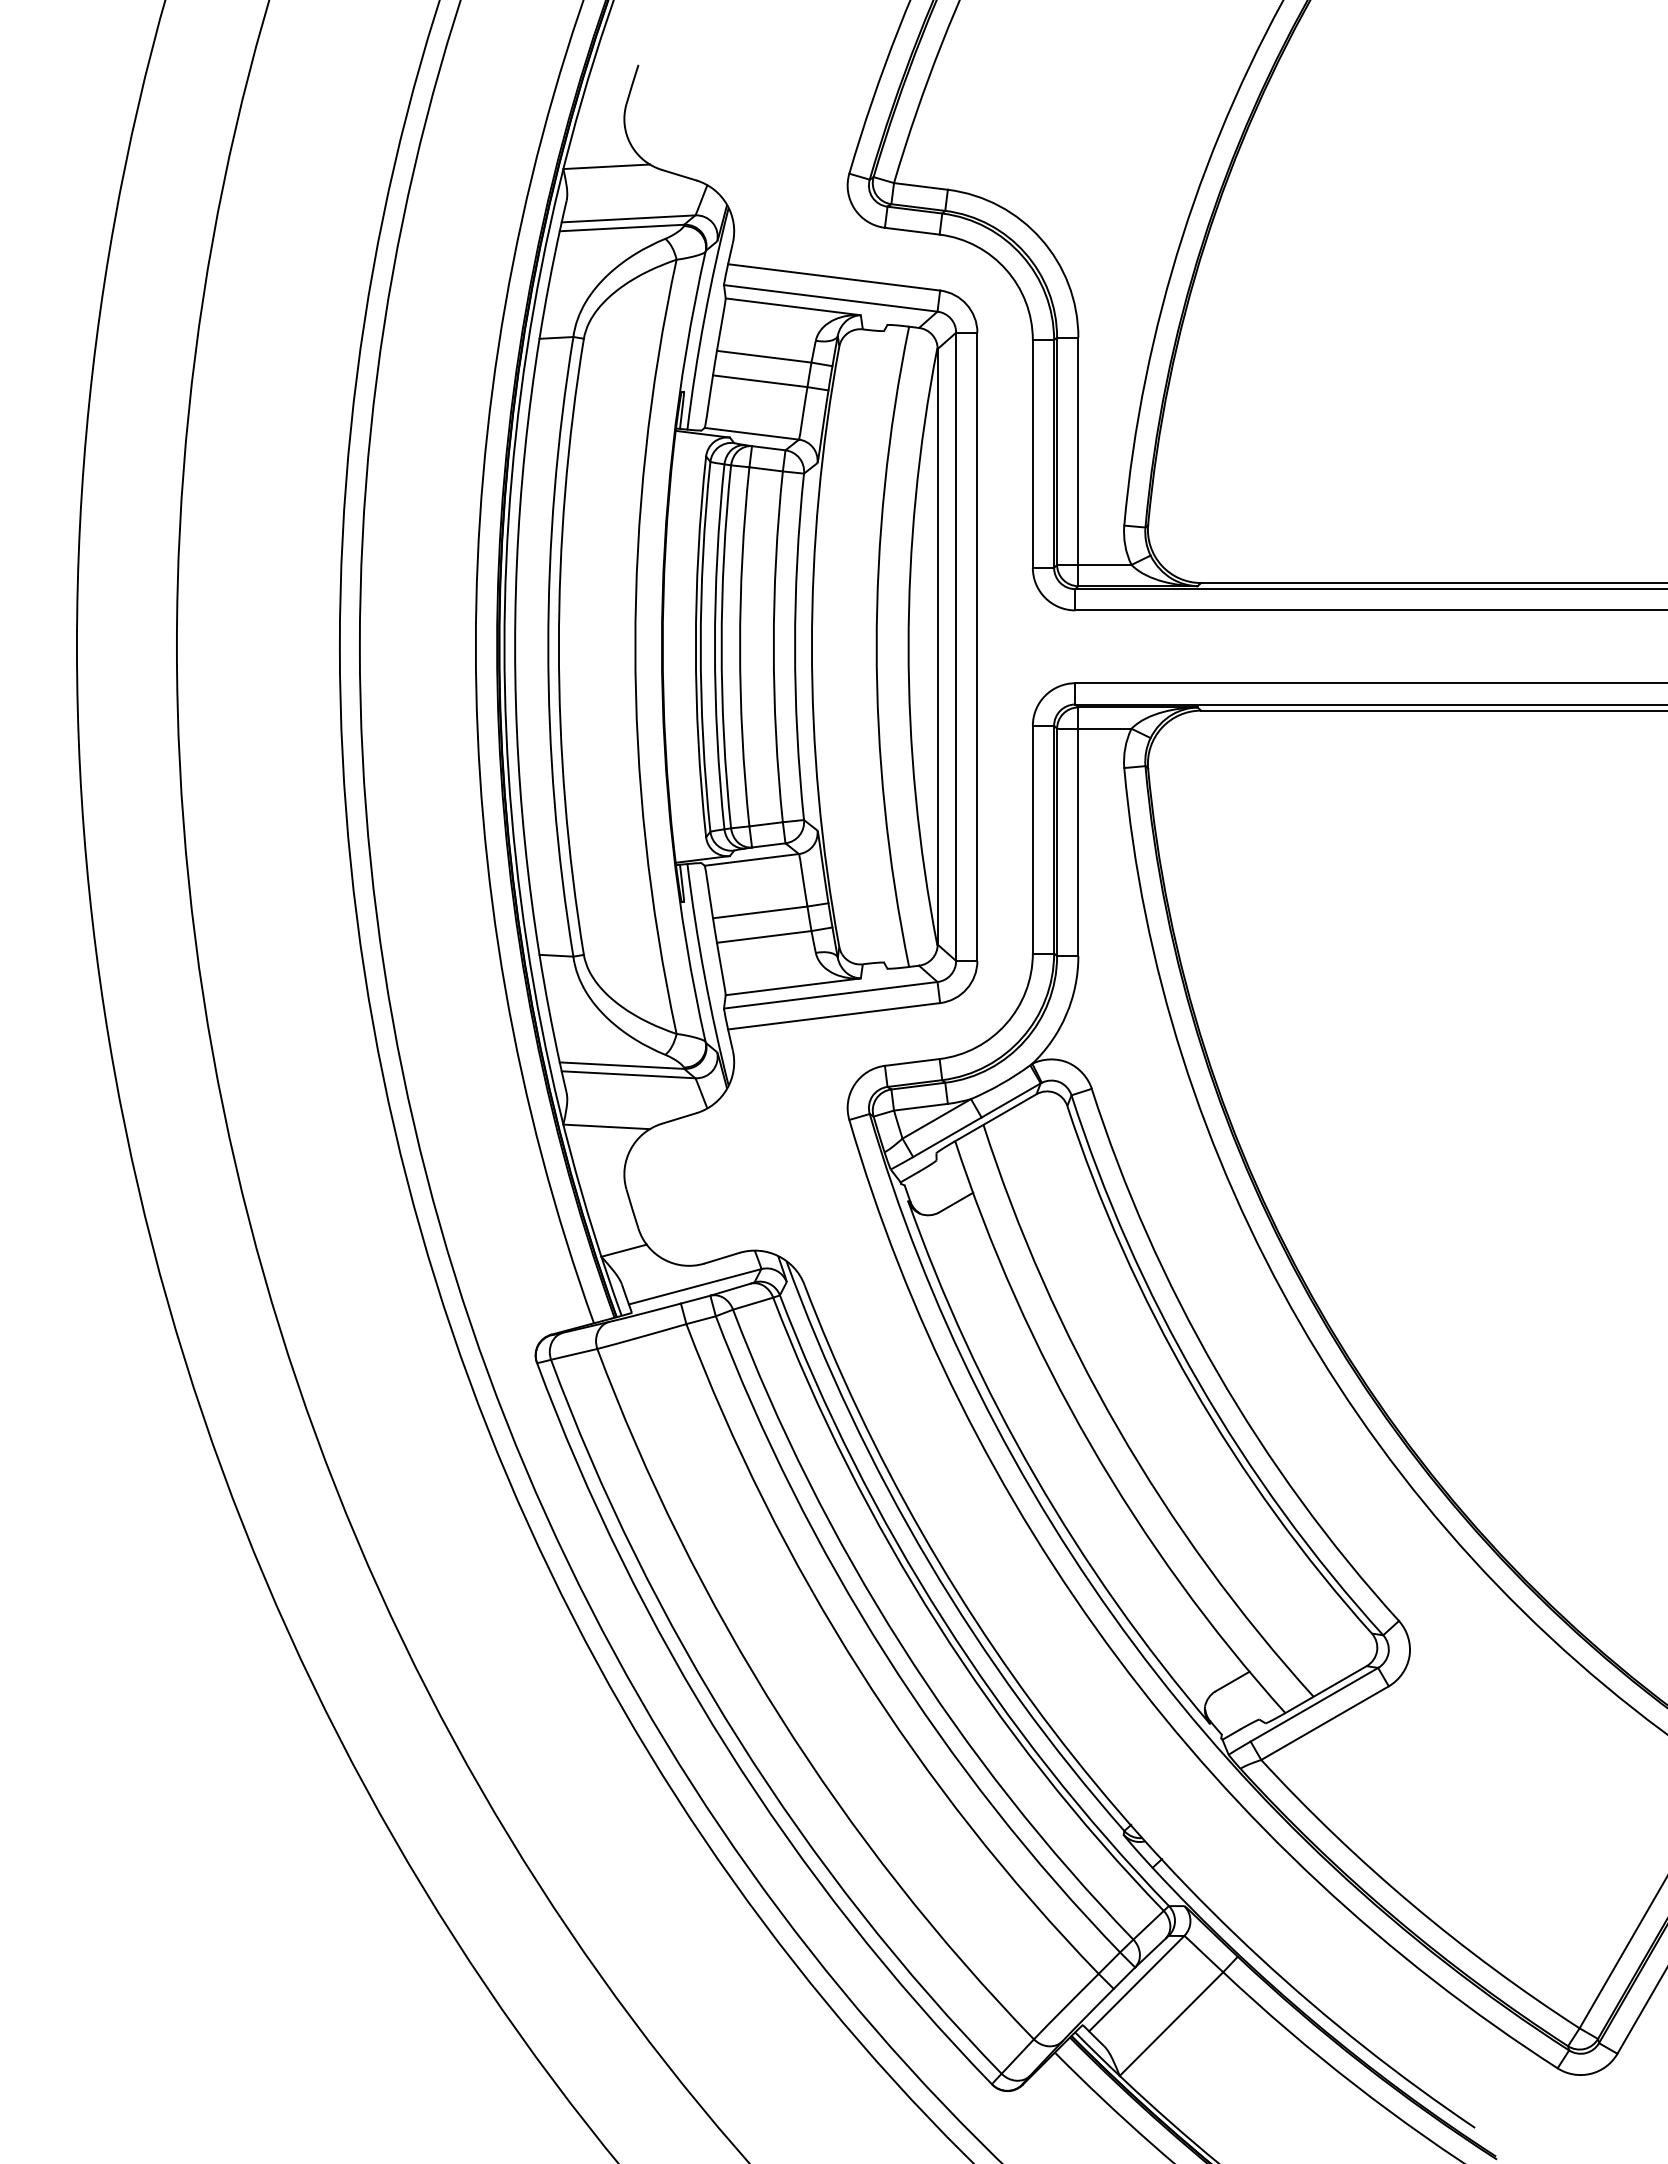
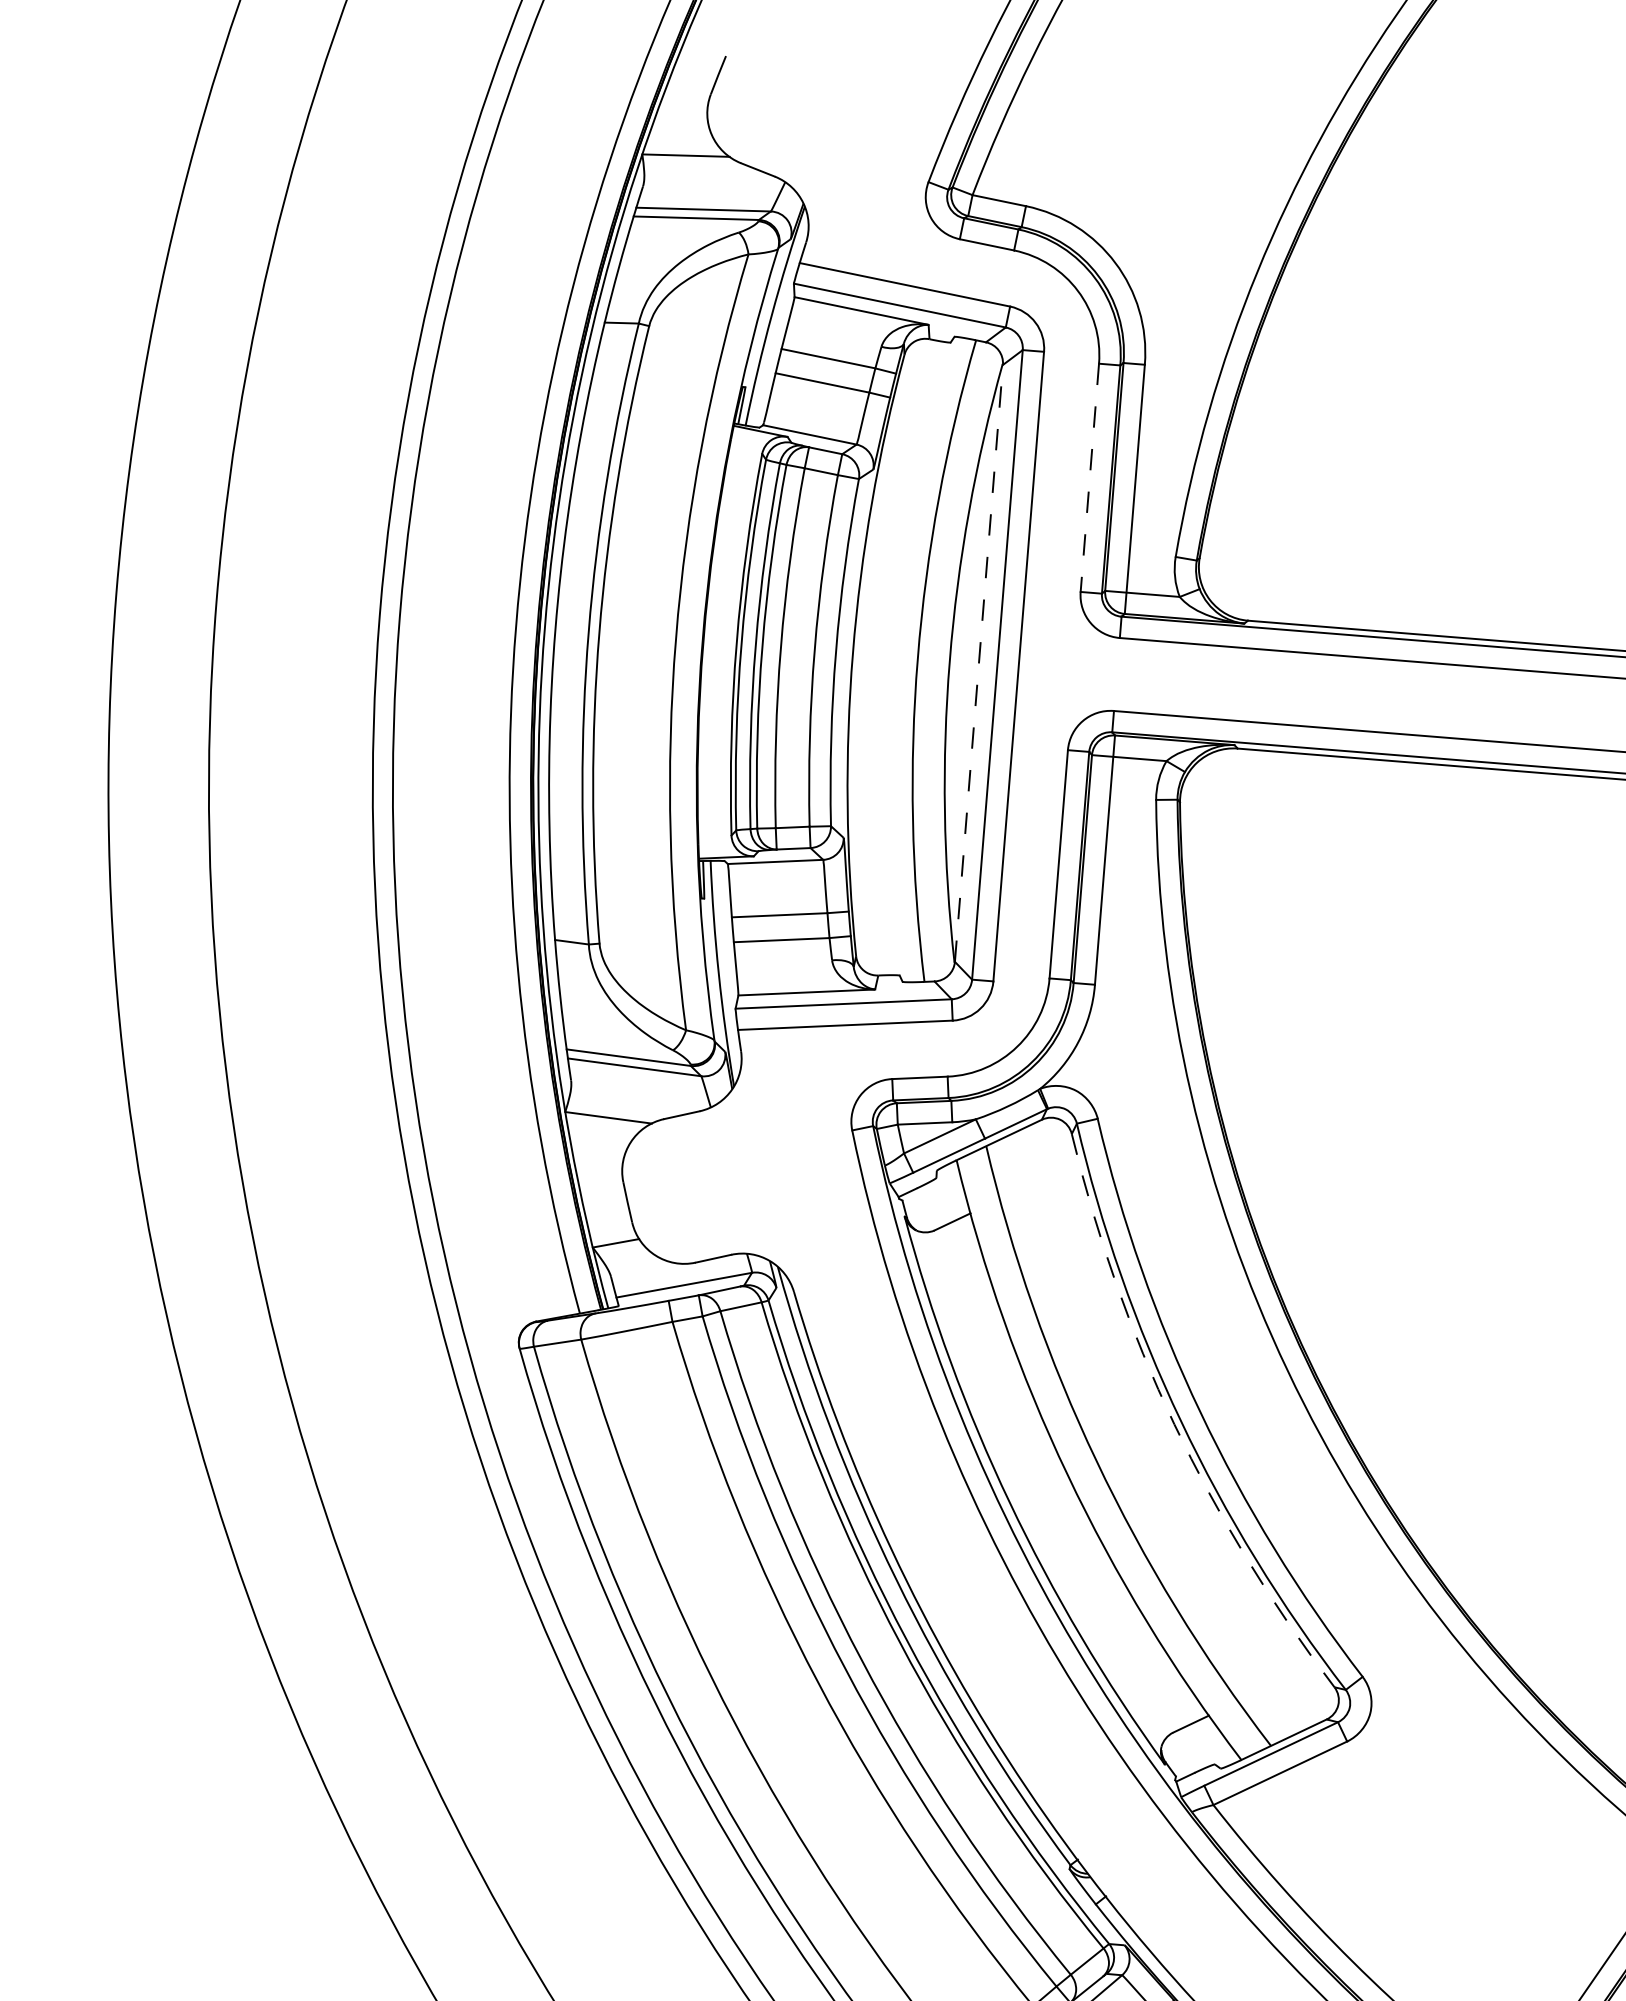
line: (1032, 454) -> (1089, 478), solid -> dashed
line: (937, 646) -> (978, 663), solid -> dashed
arc: (1192, 1385) -> (1174, 1424), solid -> dashed

